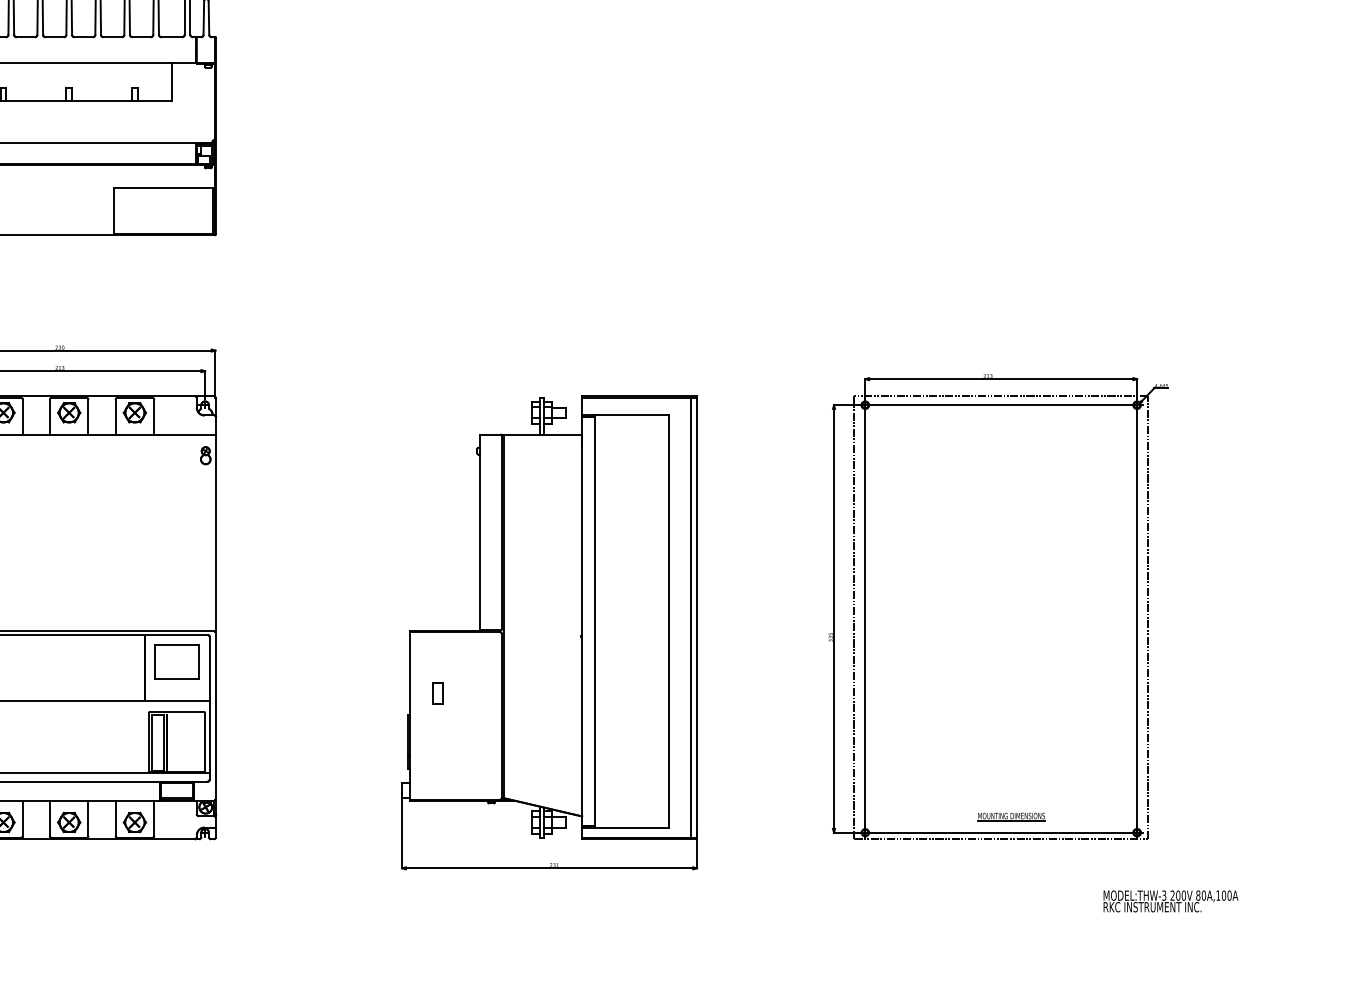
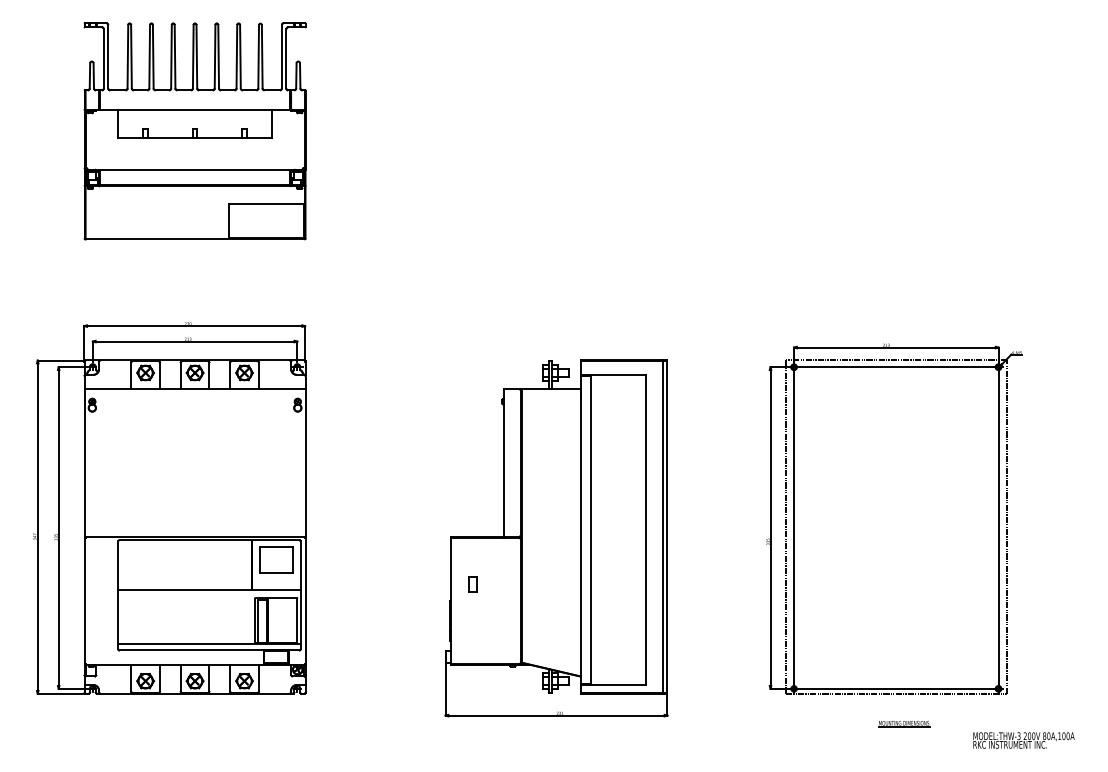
part: (1012, 817) -> (904, 724), moved

